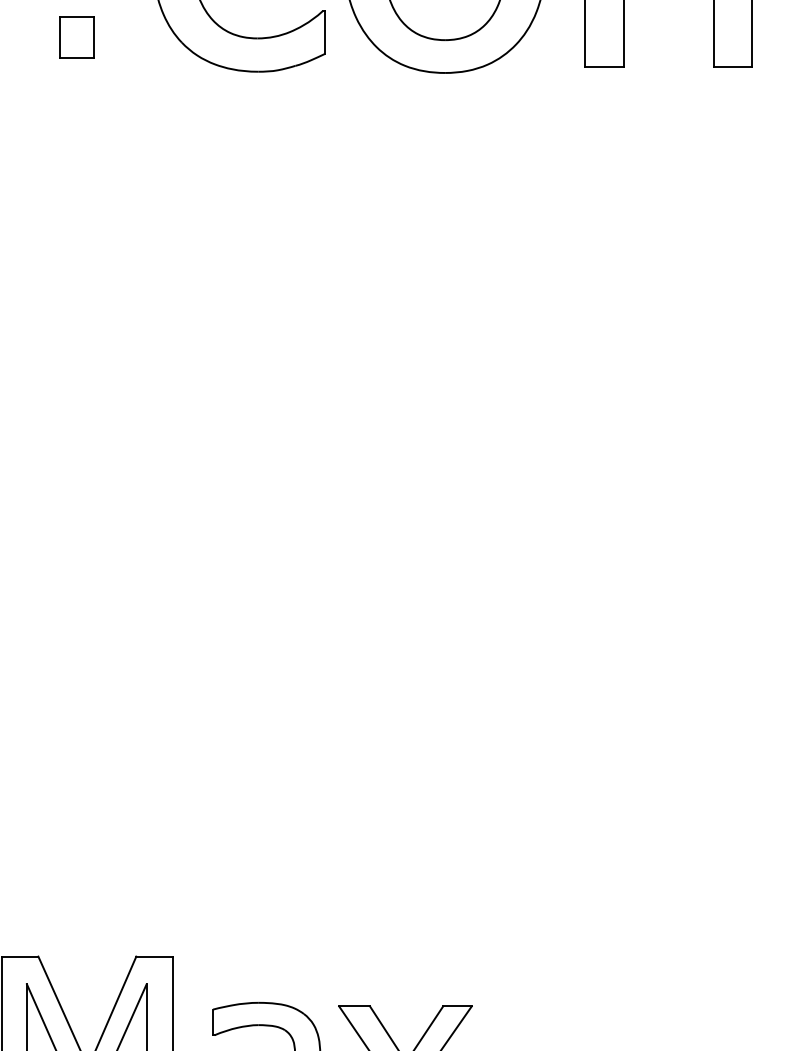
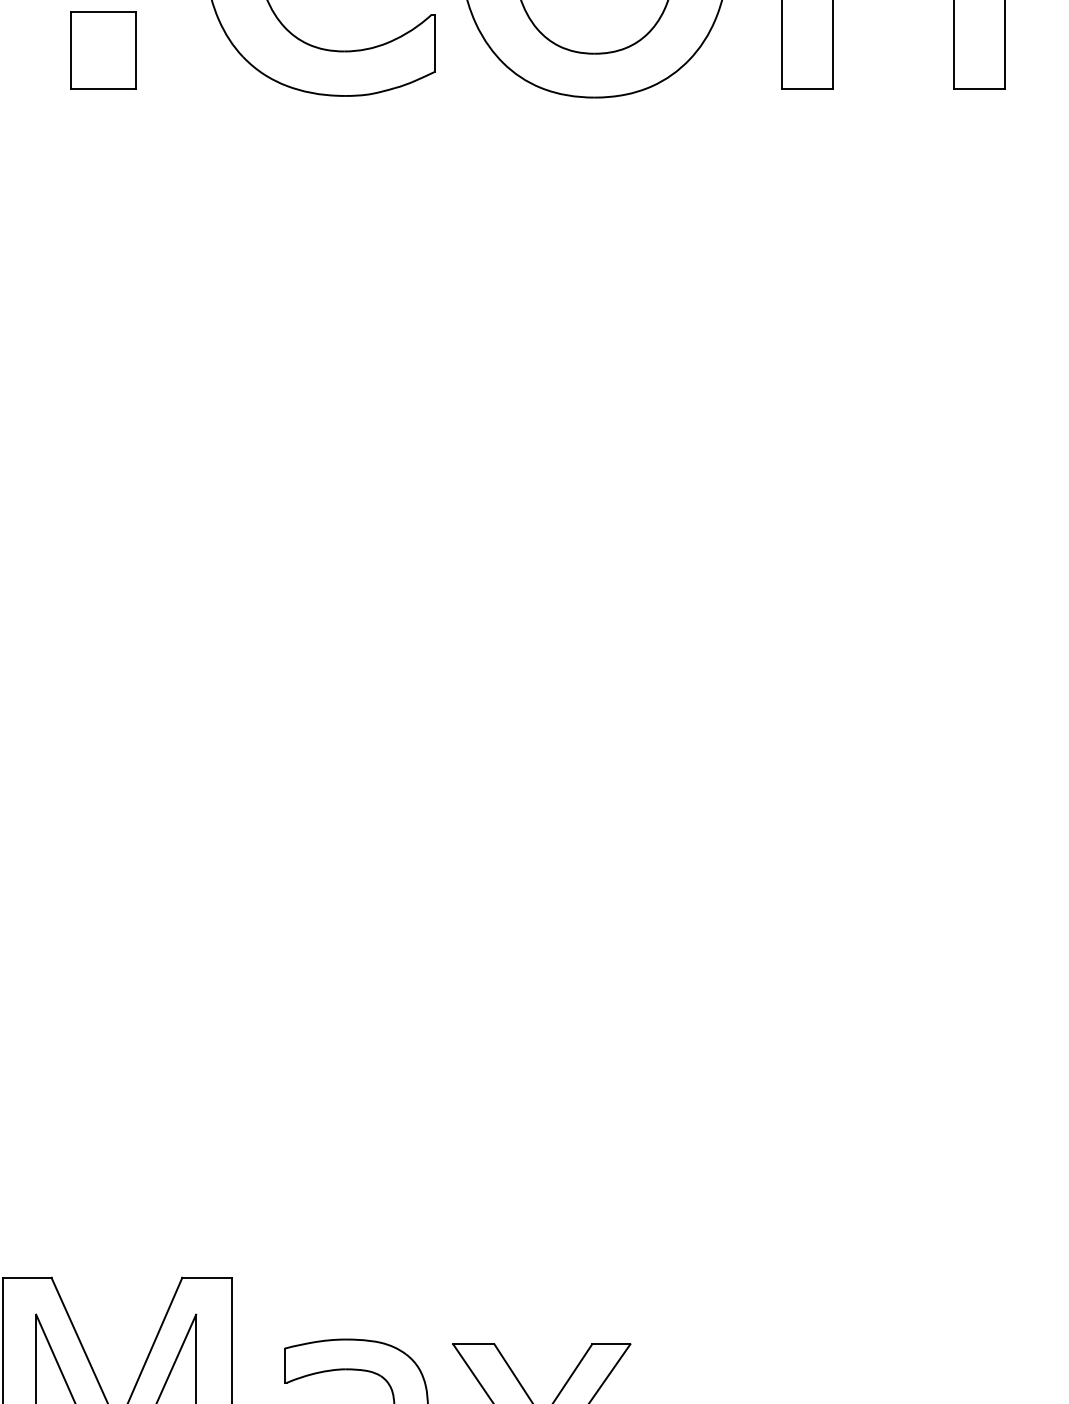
part: (77, 37) -> (103, 50), size x1.43

